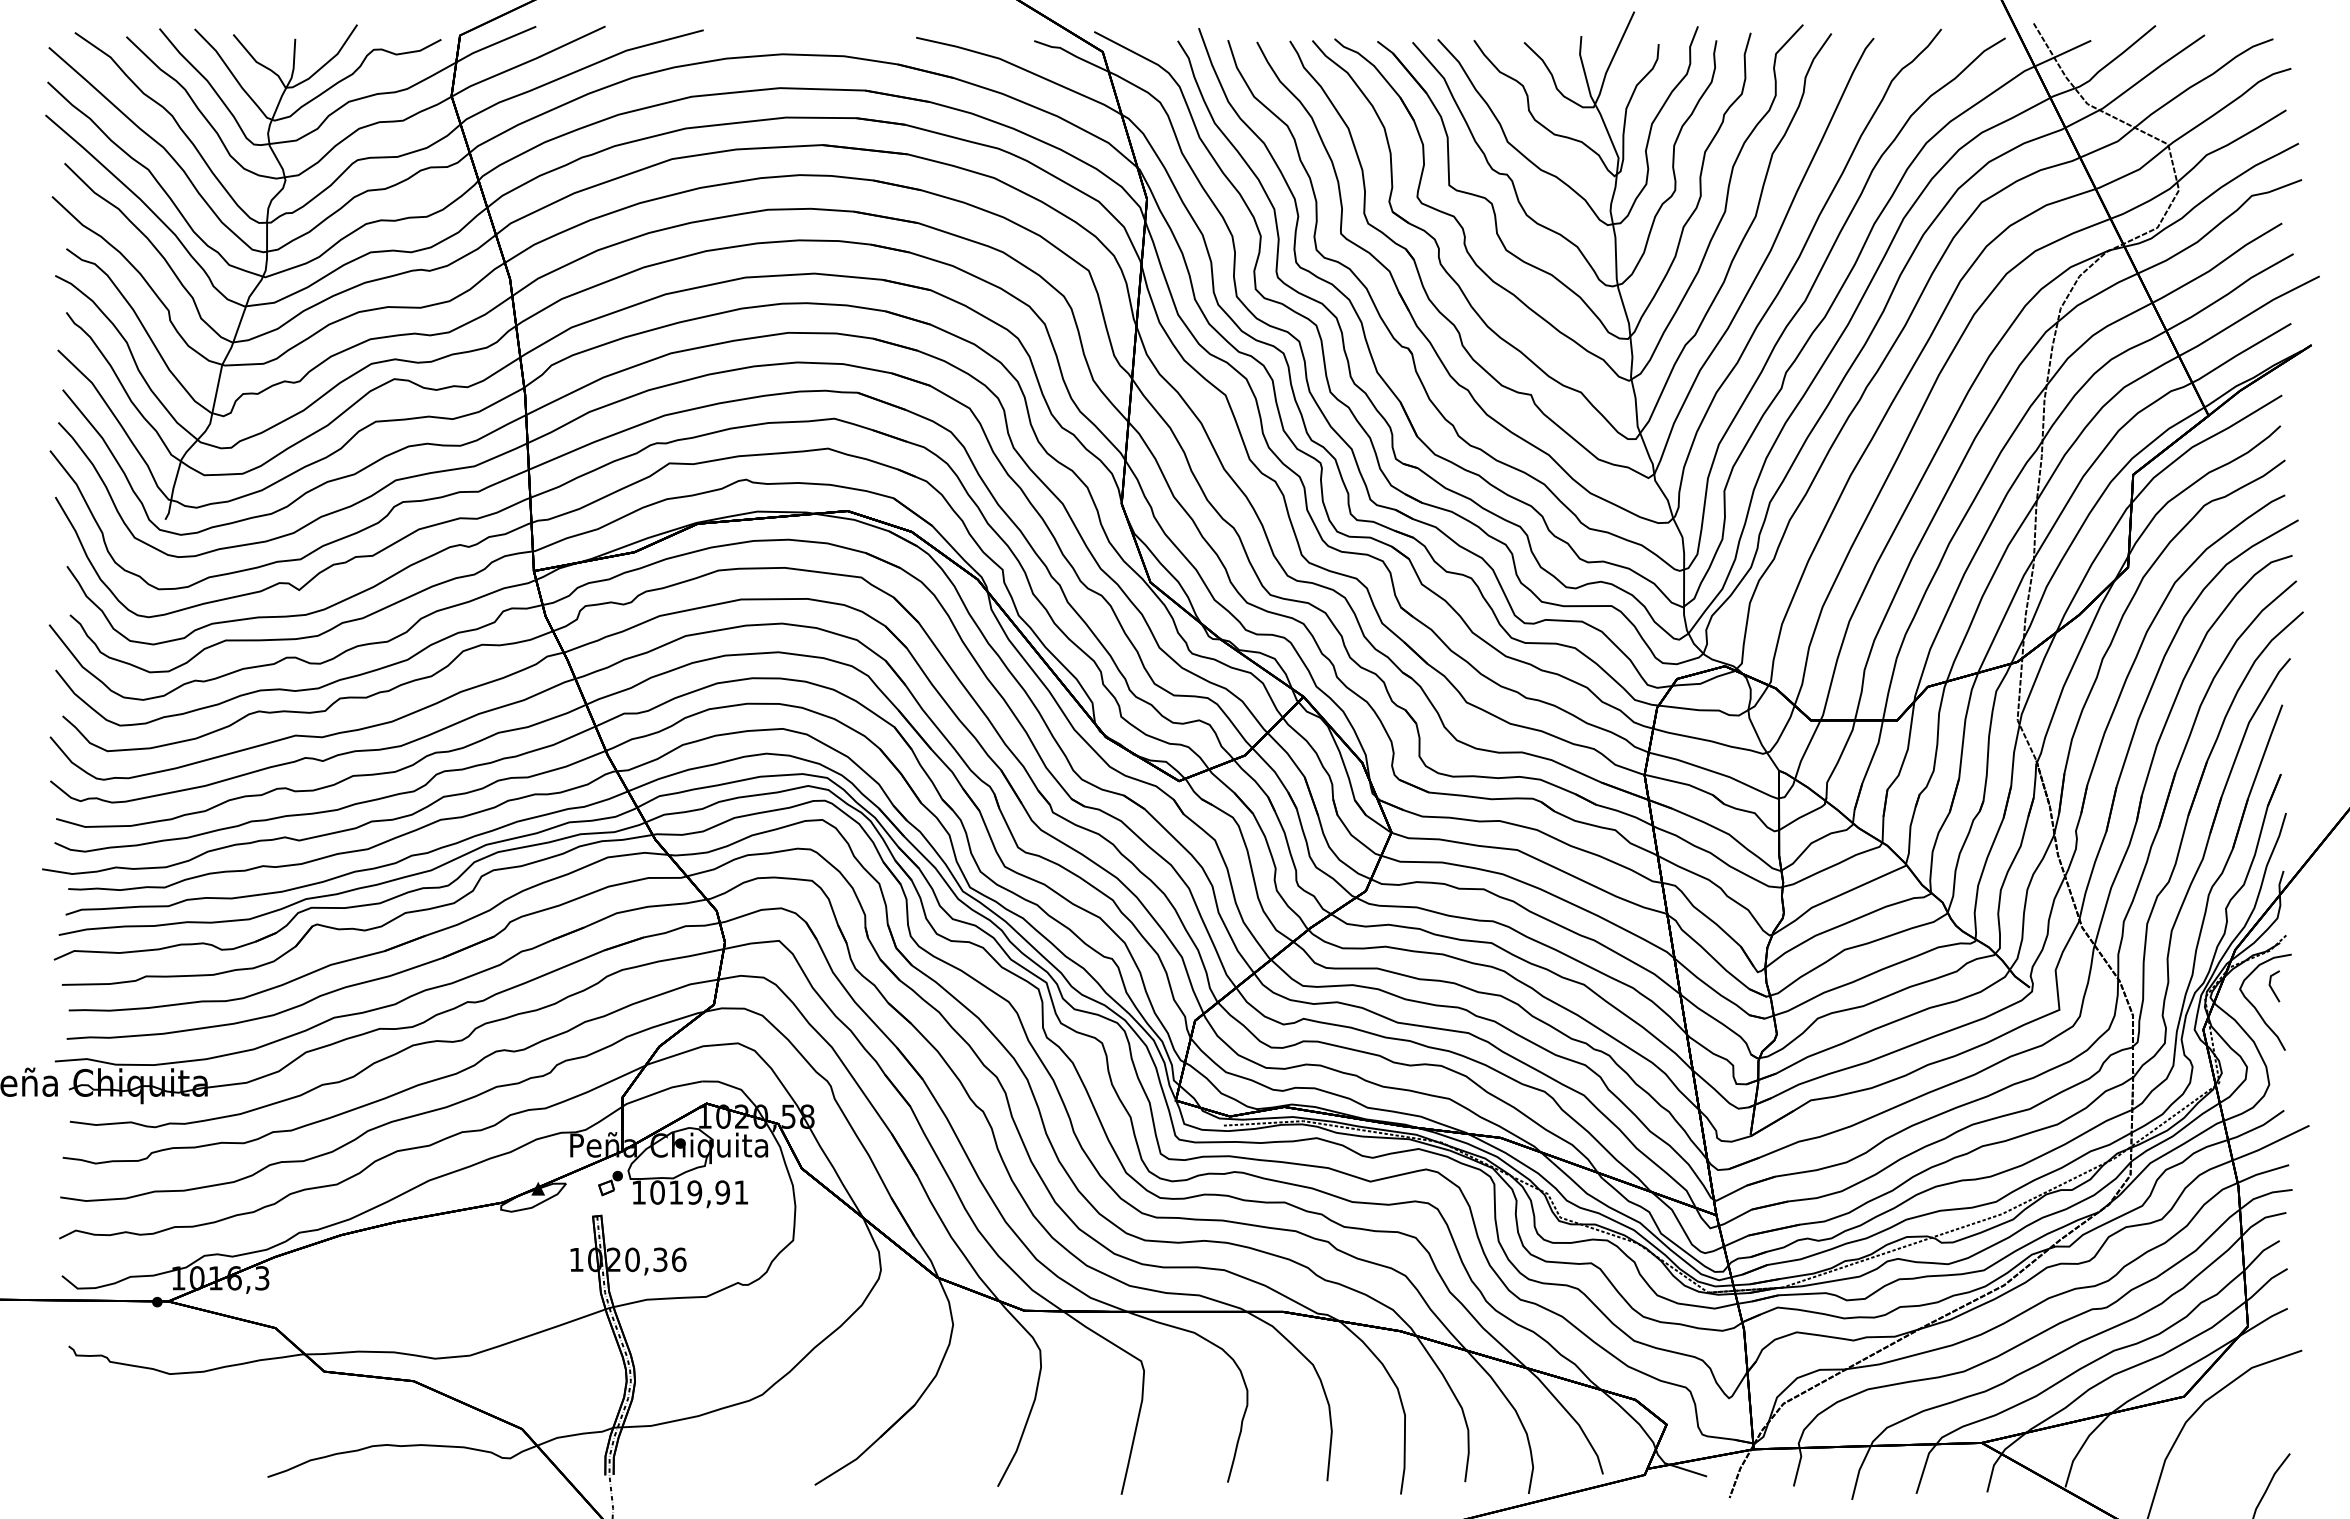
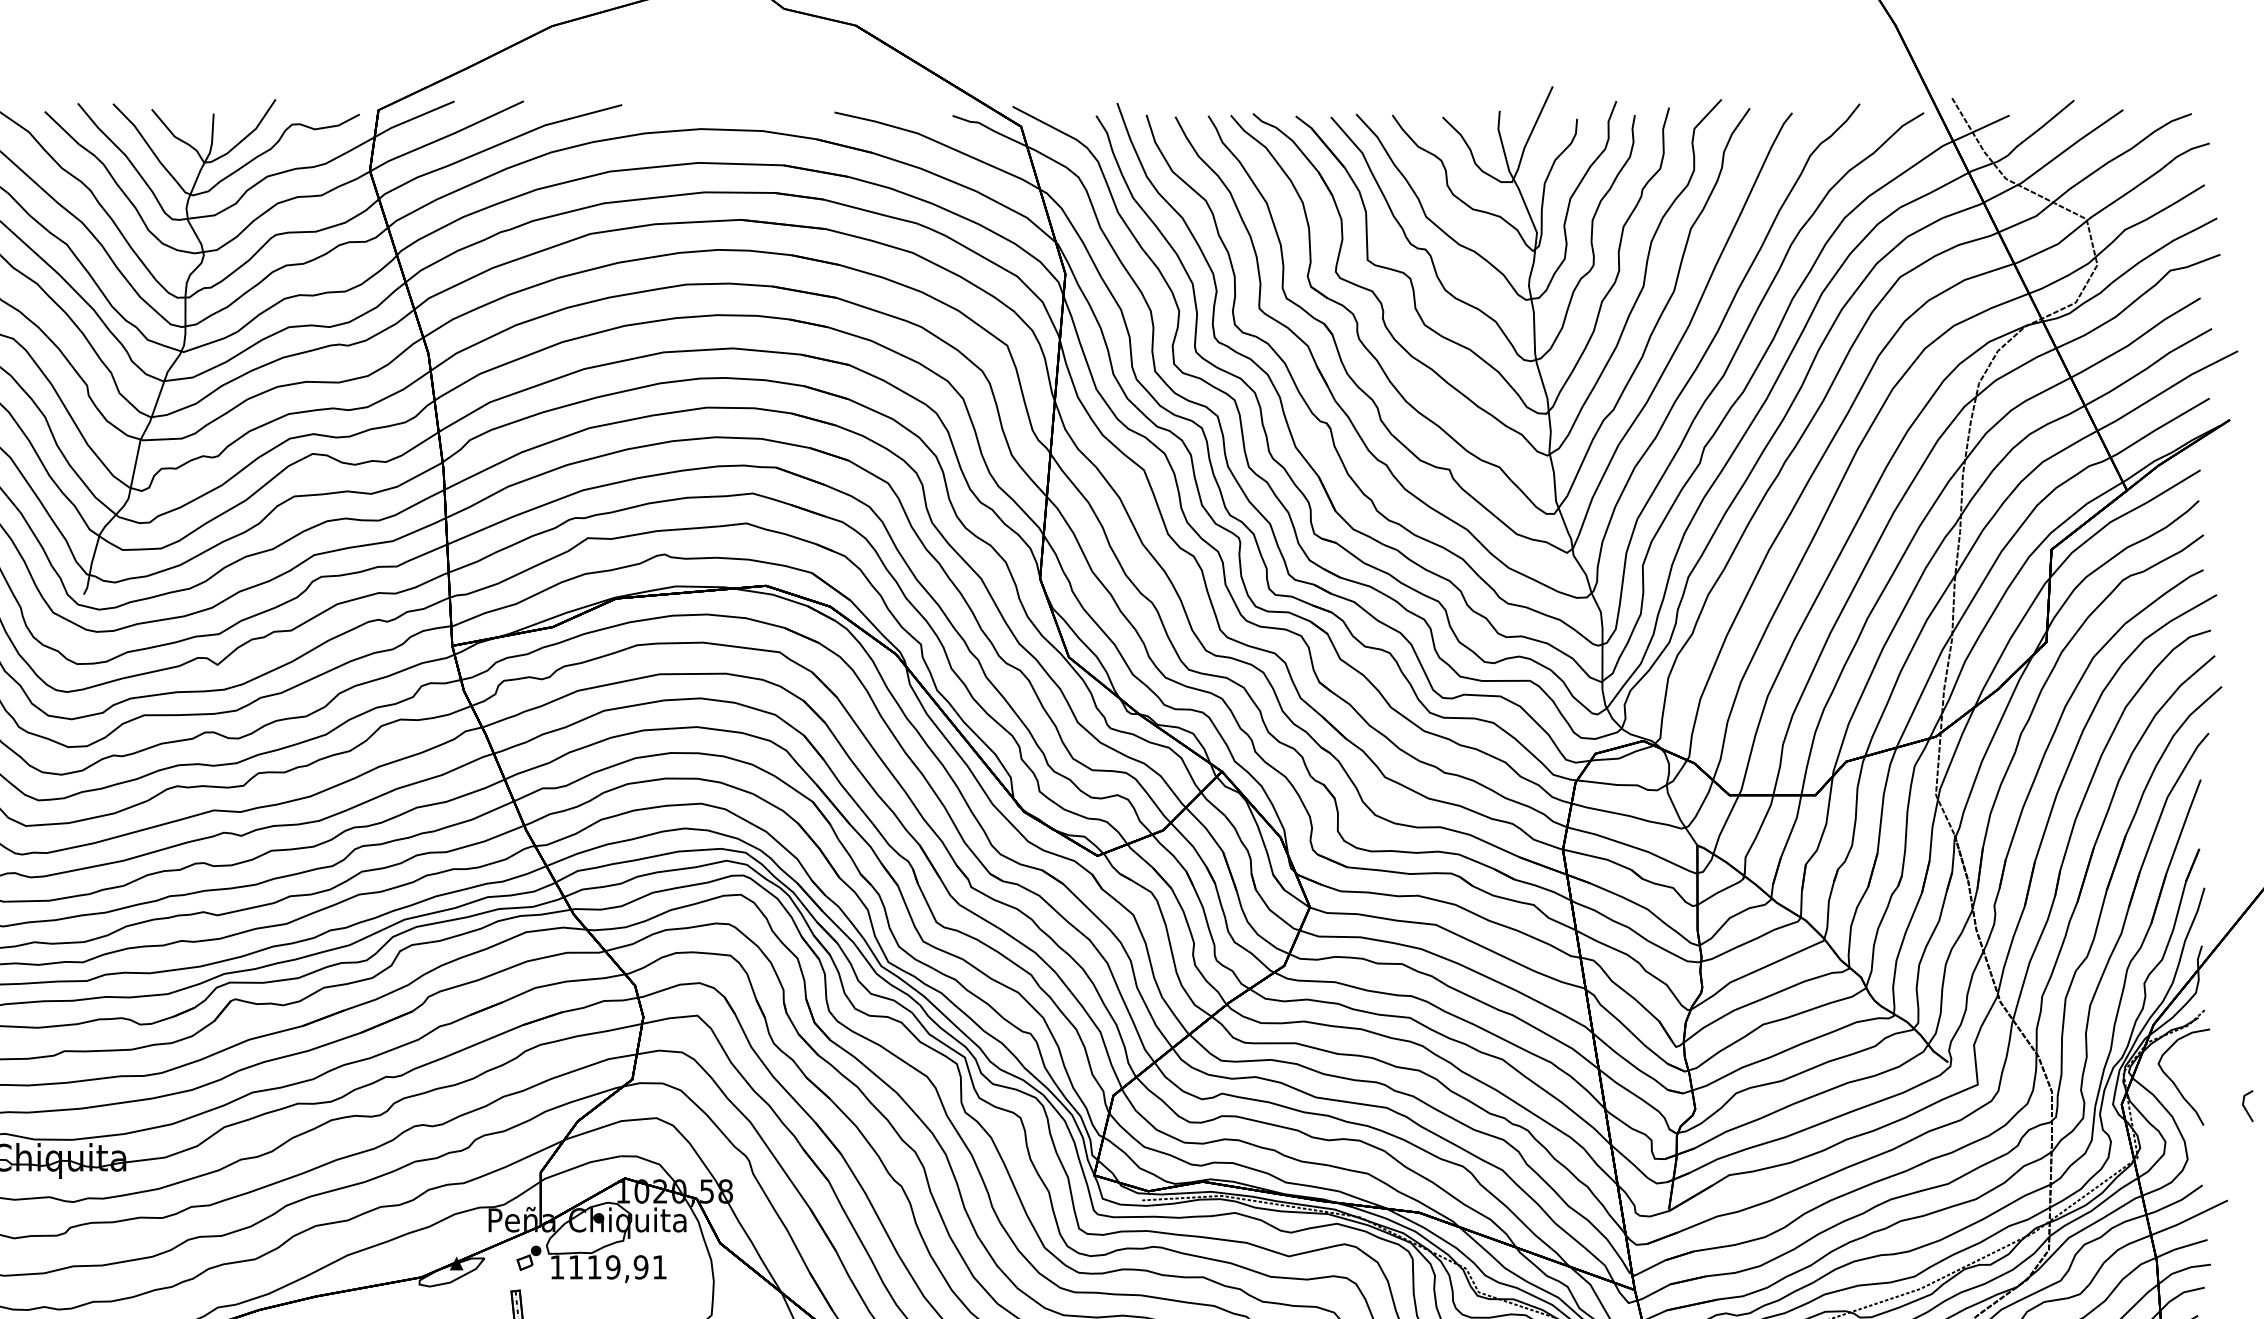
line: (2272, 987) -> (2245, 1107), moved
text: (657, 1192) -> (575, 1267), 1019,91 -> 1119,91

